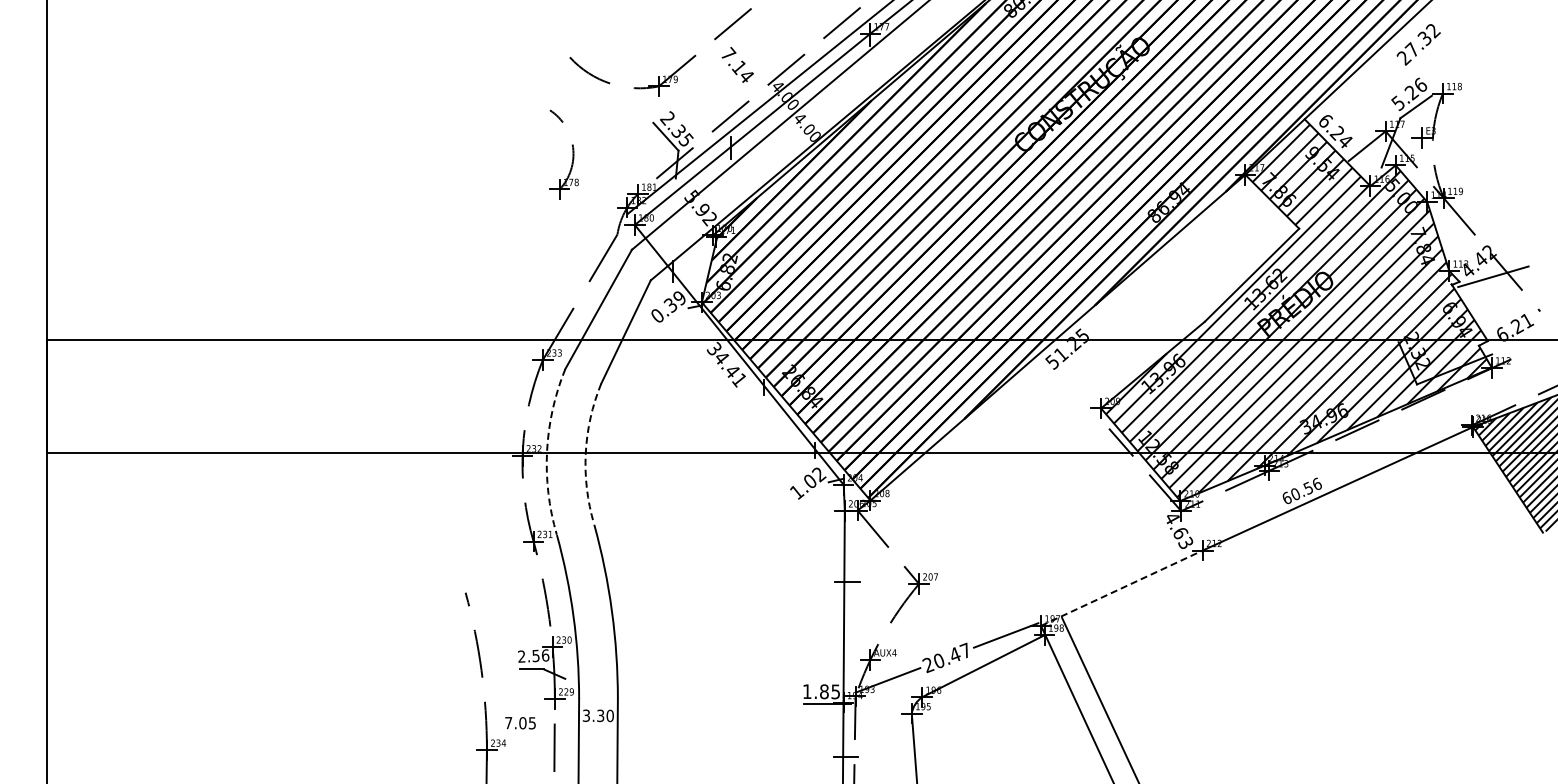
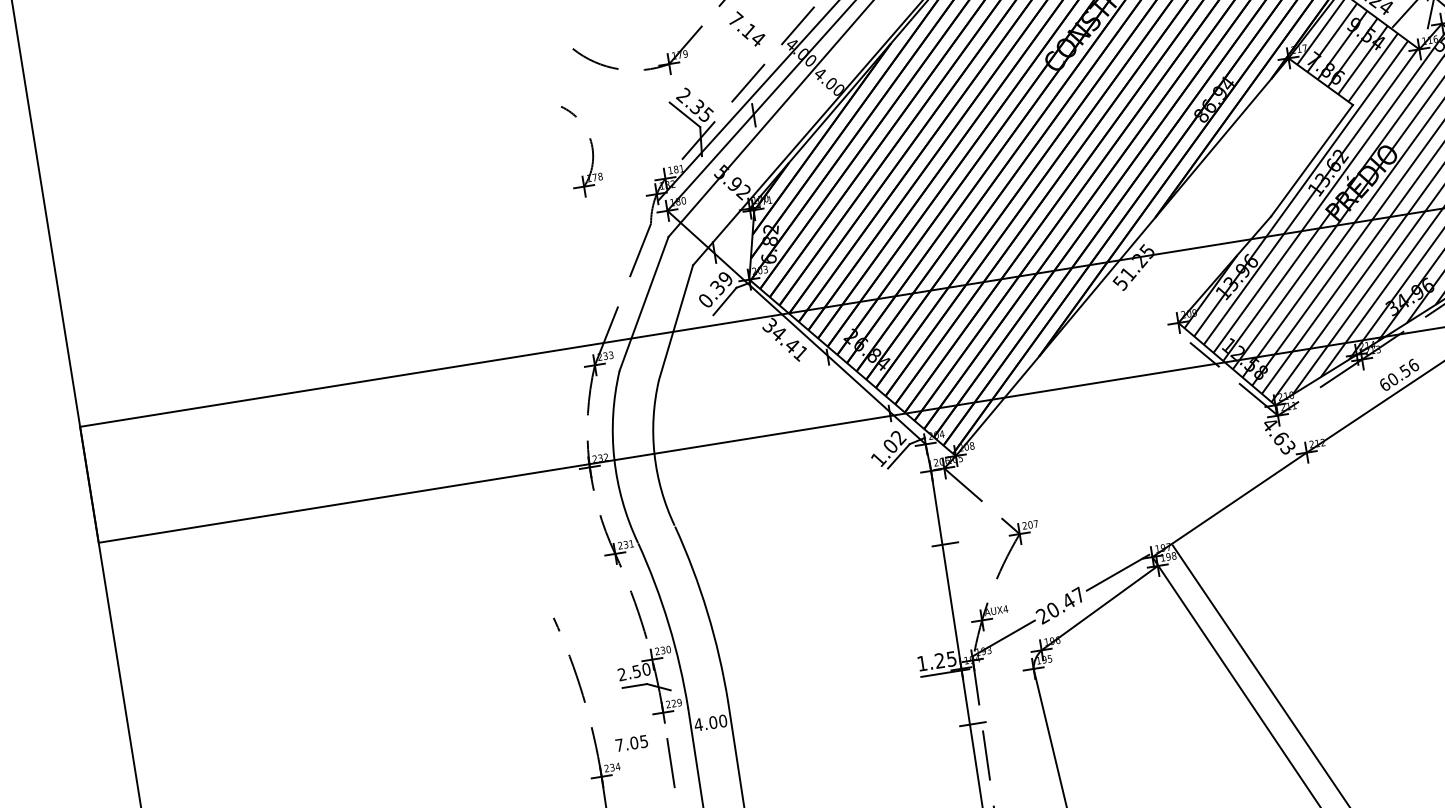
line: (675, 319) -> (724, 301), added
arc: (547, 451) -> (614, 458), dashed -> solid
arc: (585, 453) -> (654, 454), dashed -> solid
line: (816, 492) -> (898, 456), added
line: (1122, 587) -> (1230, 504), dashed -> solid
text: (545, 655) -> (646, 669), 2.56 -> 2.50
text: (824, 691) -> (939, 660), 1.85 -> 1.25
text: (593, 715) -> (705, 723), 3.30 -> 4.00

